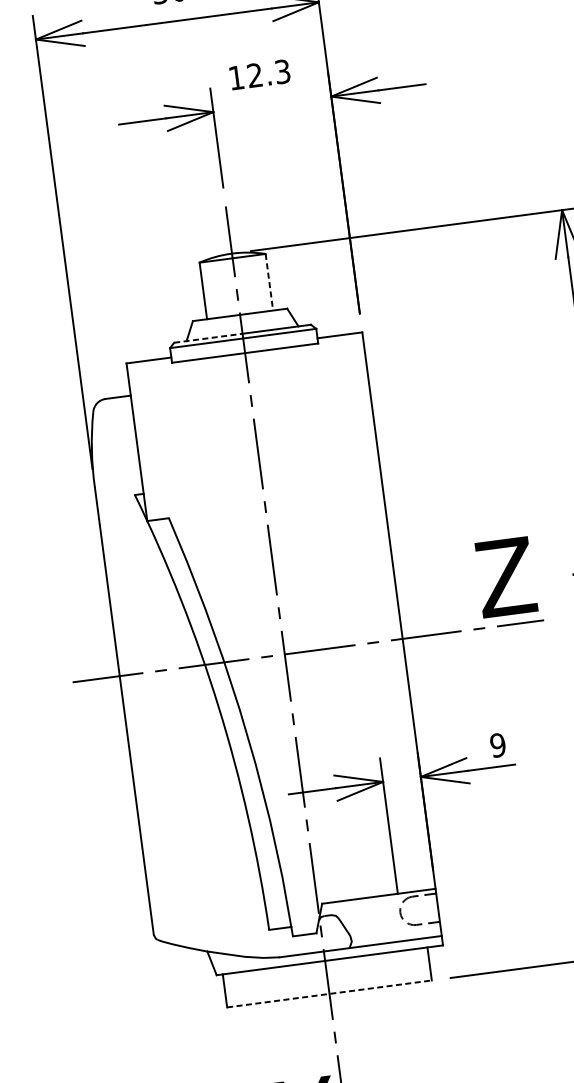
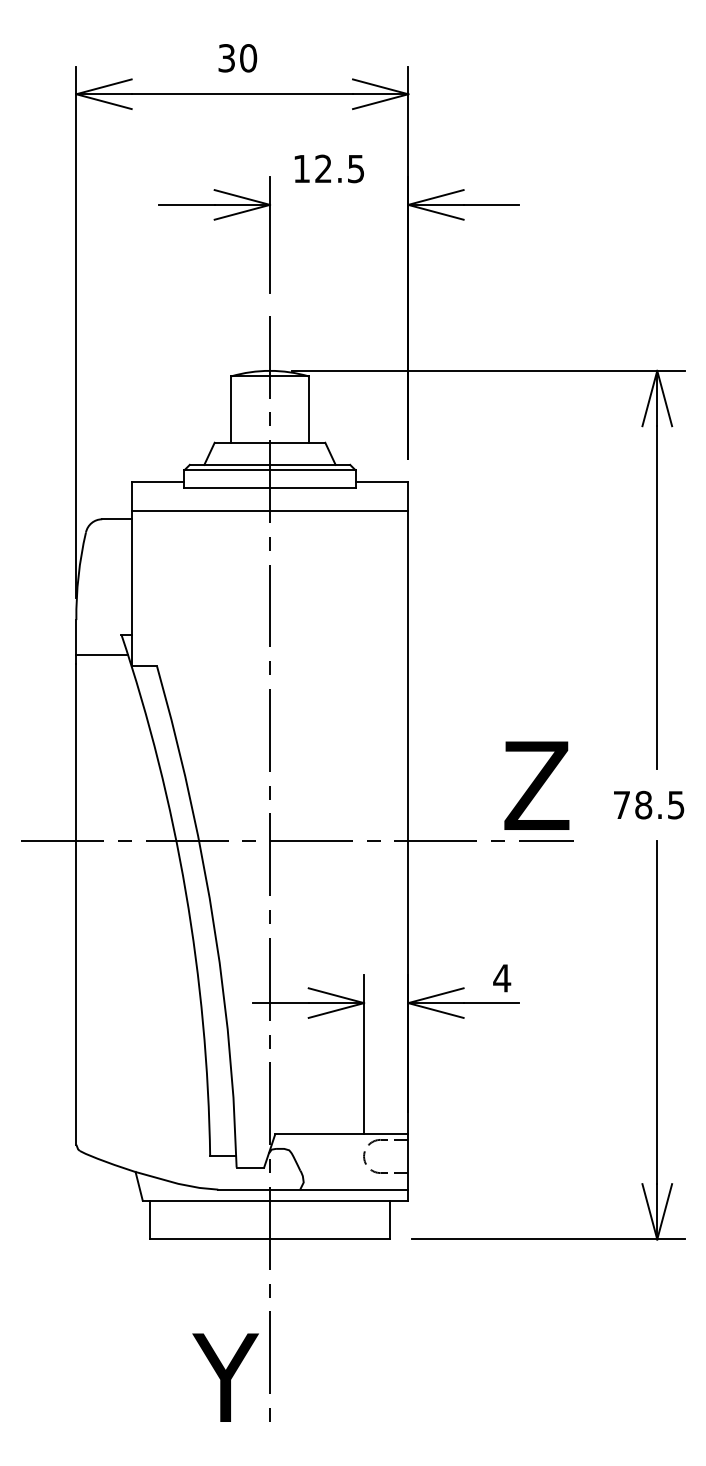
text: (283, 71) -> (356, 168), 12.3 -> 12.5
line: (269, 283) -> (308, 410), dashed -> solid
line: (208, 337) -> (230, 464), dashed -> solid
line: (247, 373) -> (269, 511), added
line: (121, 515) -> (102, 655), added
text: (498, 745) -> (502, 978), 9 -> 4
line: (329, 993) -> (270, 1239), dashed -> solid

